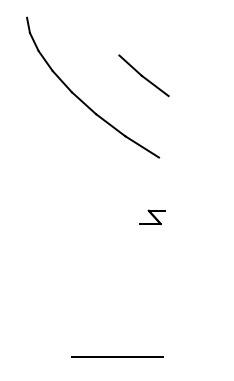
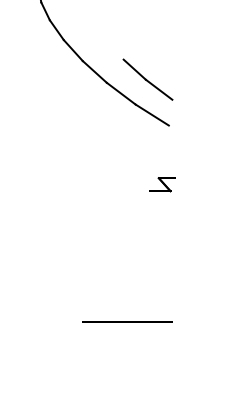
part: (143, 75) -> (147, 79), moved

